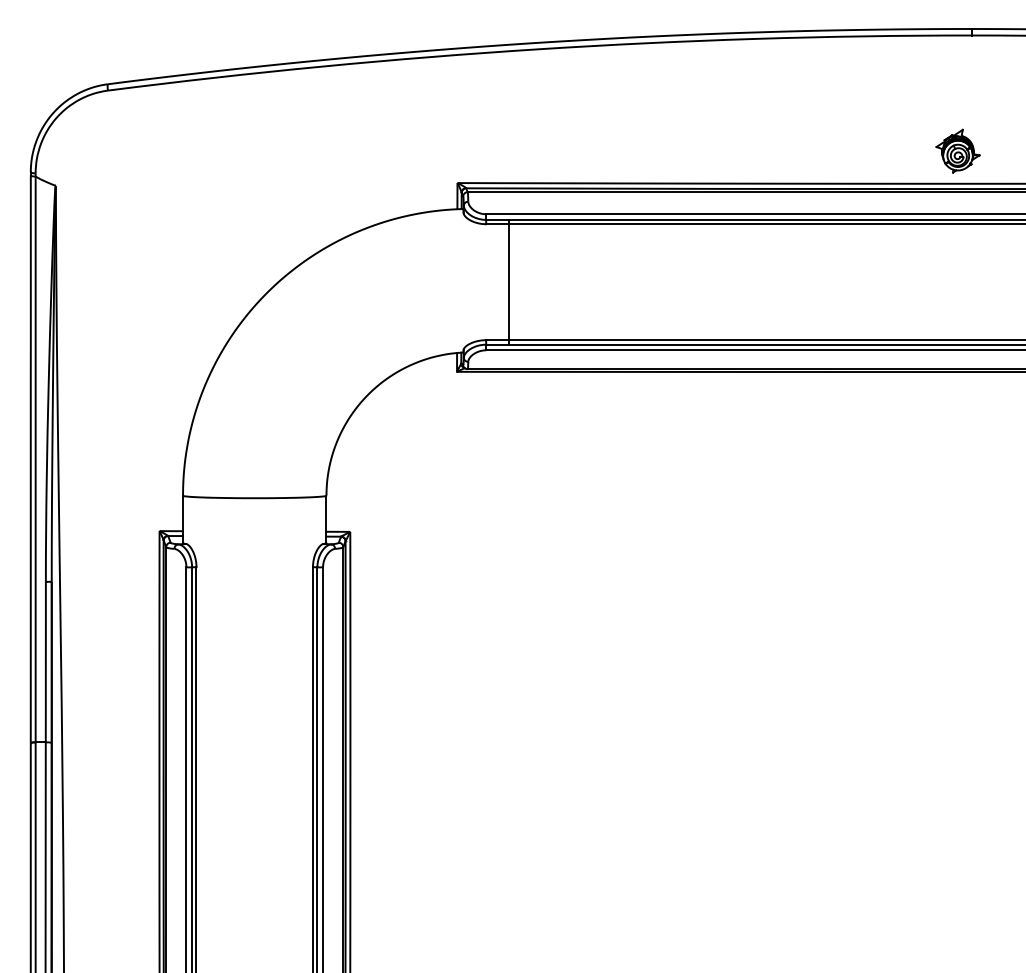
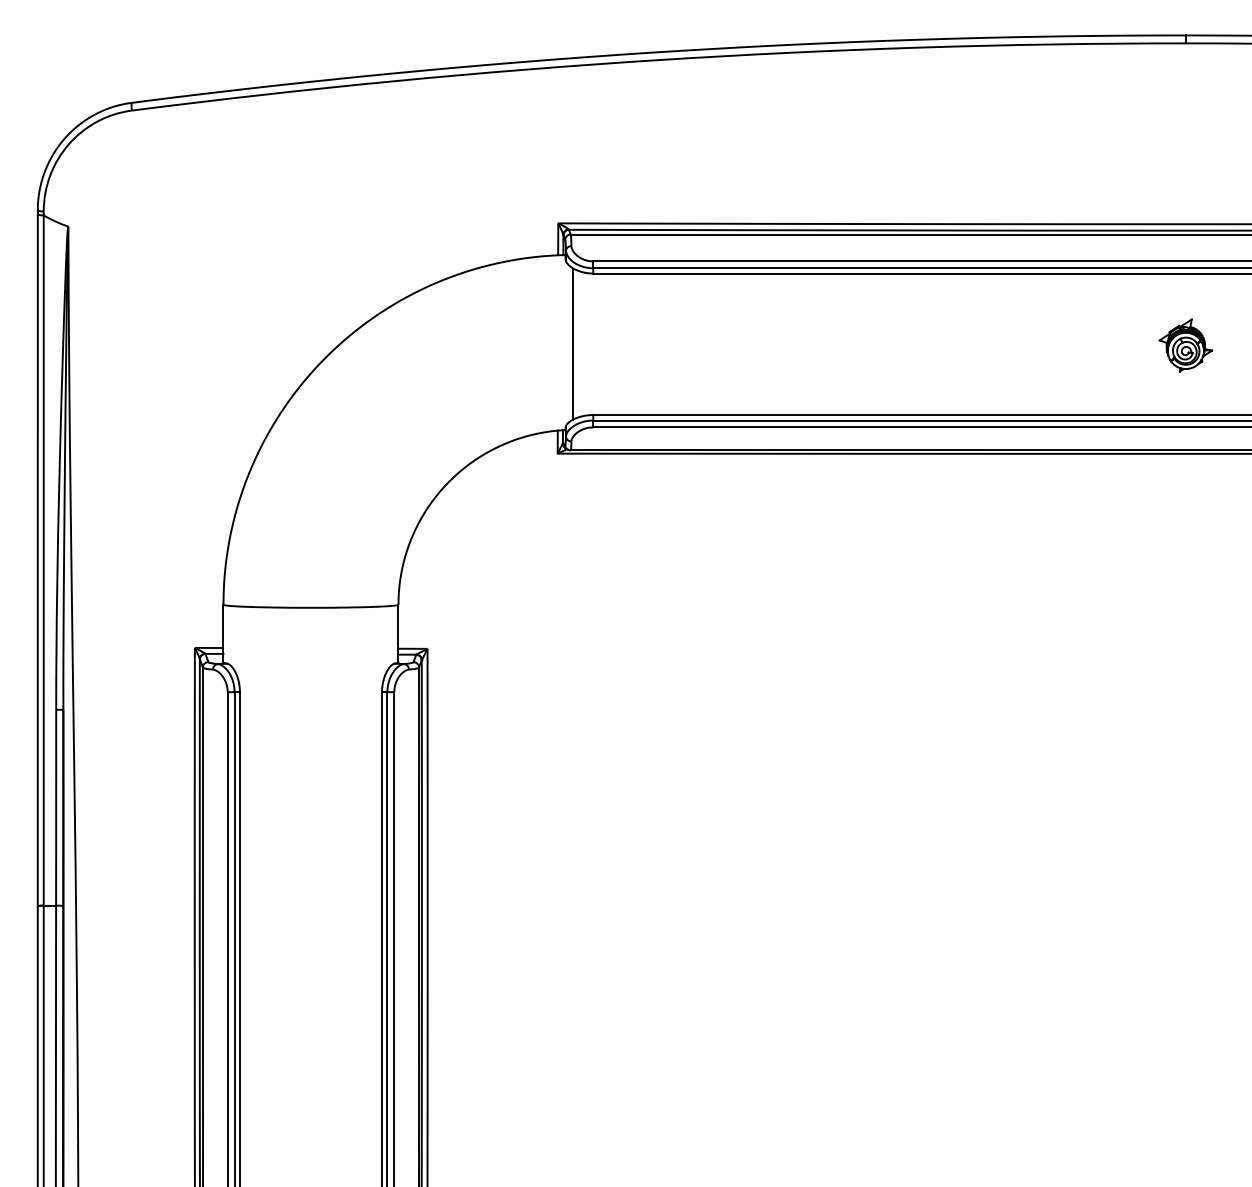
part: (957, 150) -> (1185, 344), moved
line: (508, 281) -> (572, 343), moved

